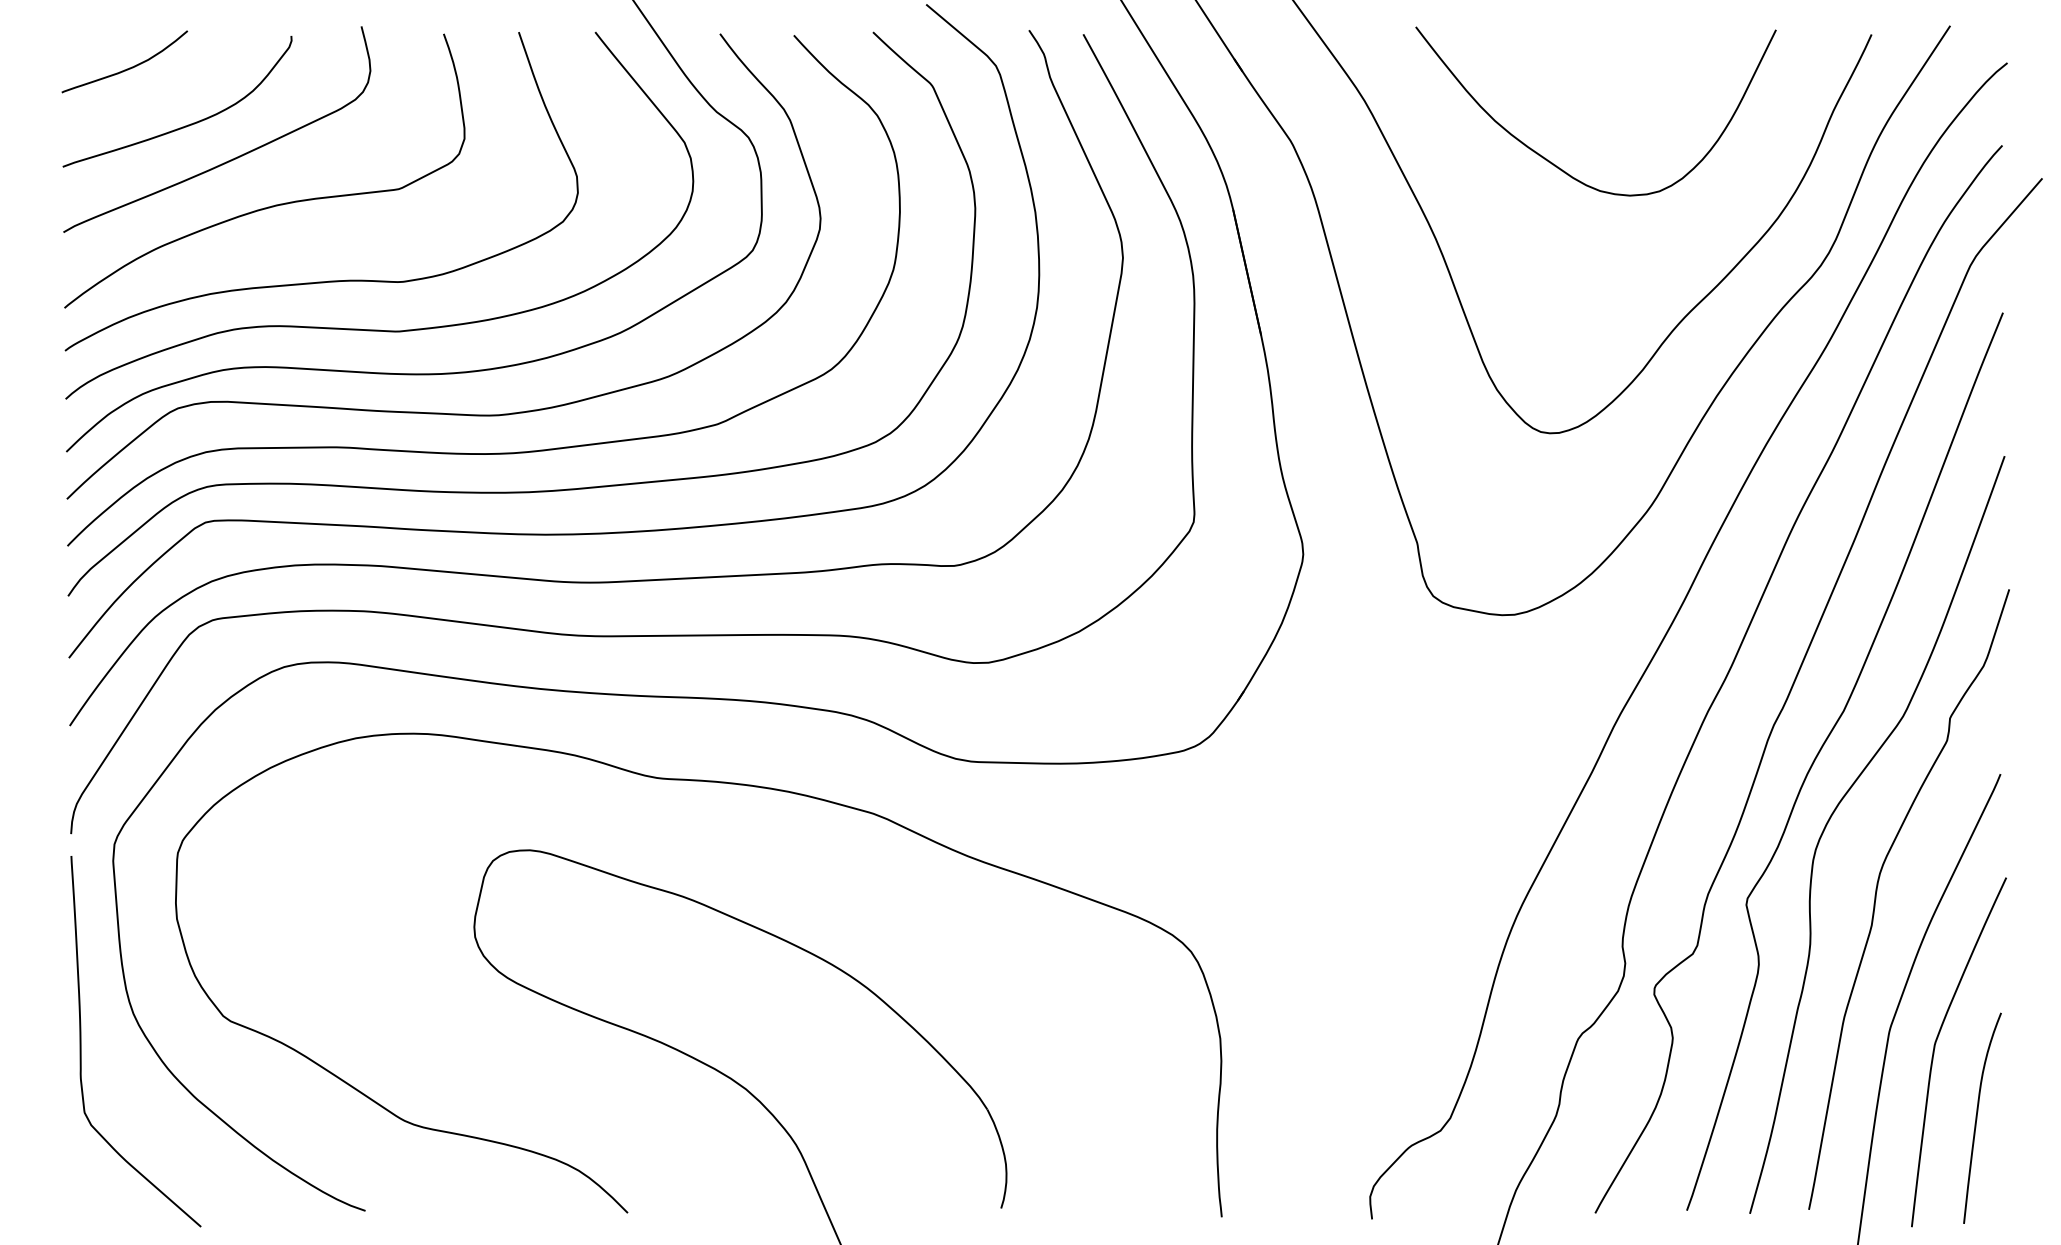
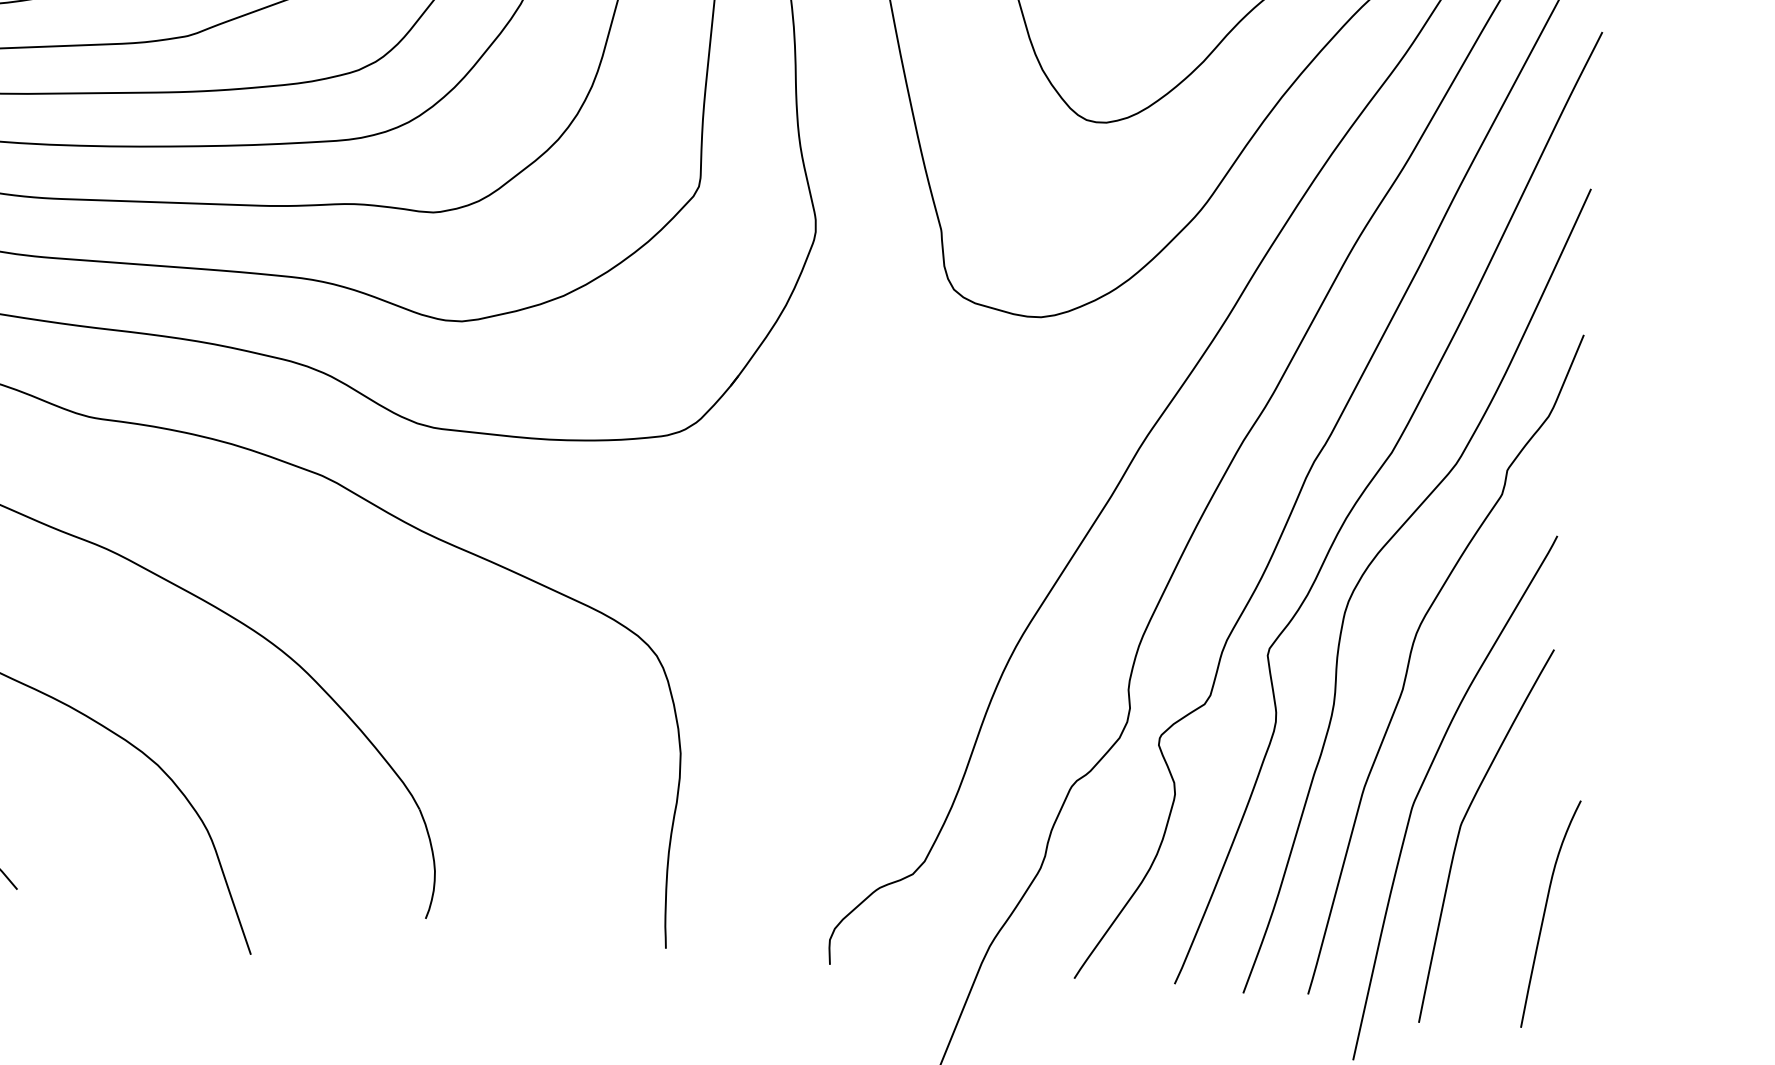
curve: (1977, 1117) -> (1545, 912), moved

